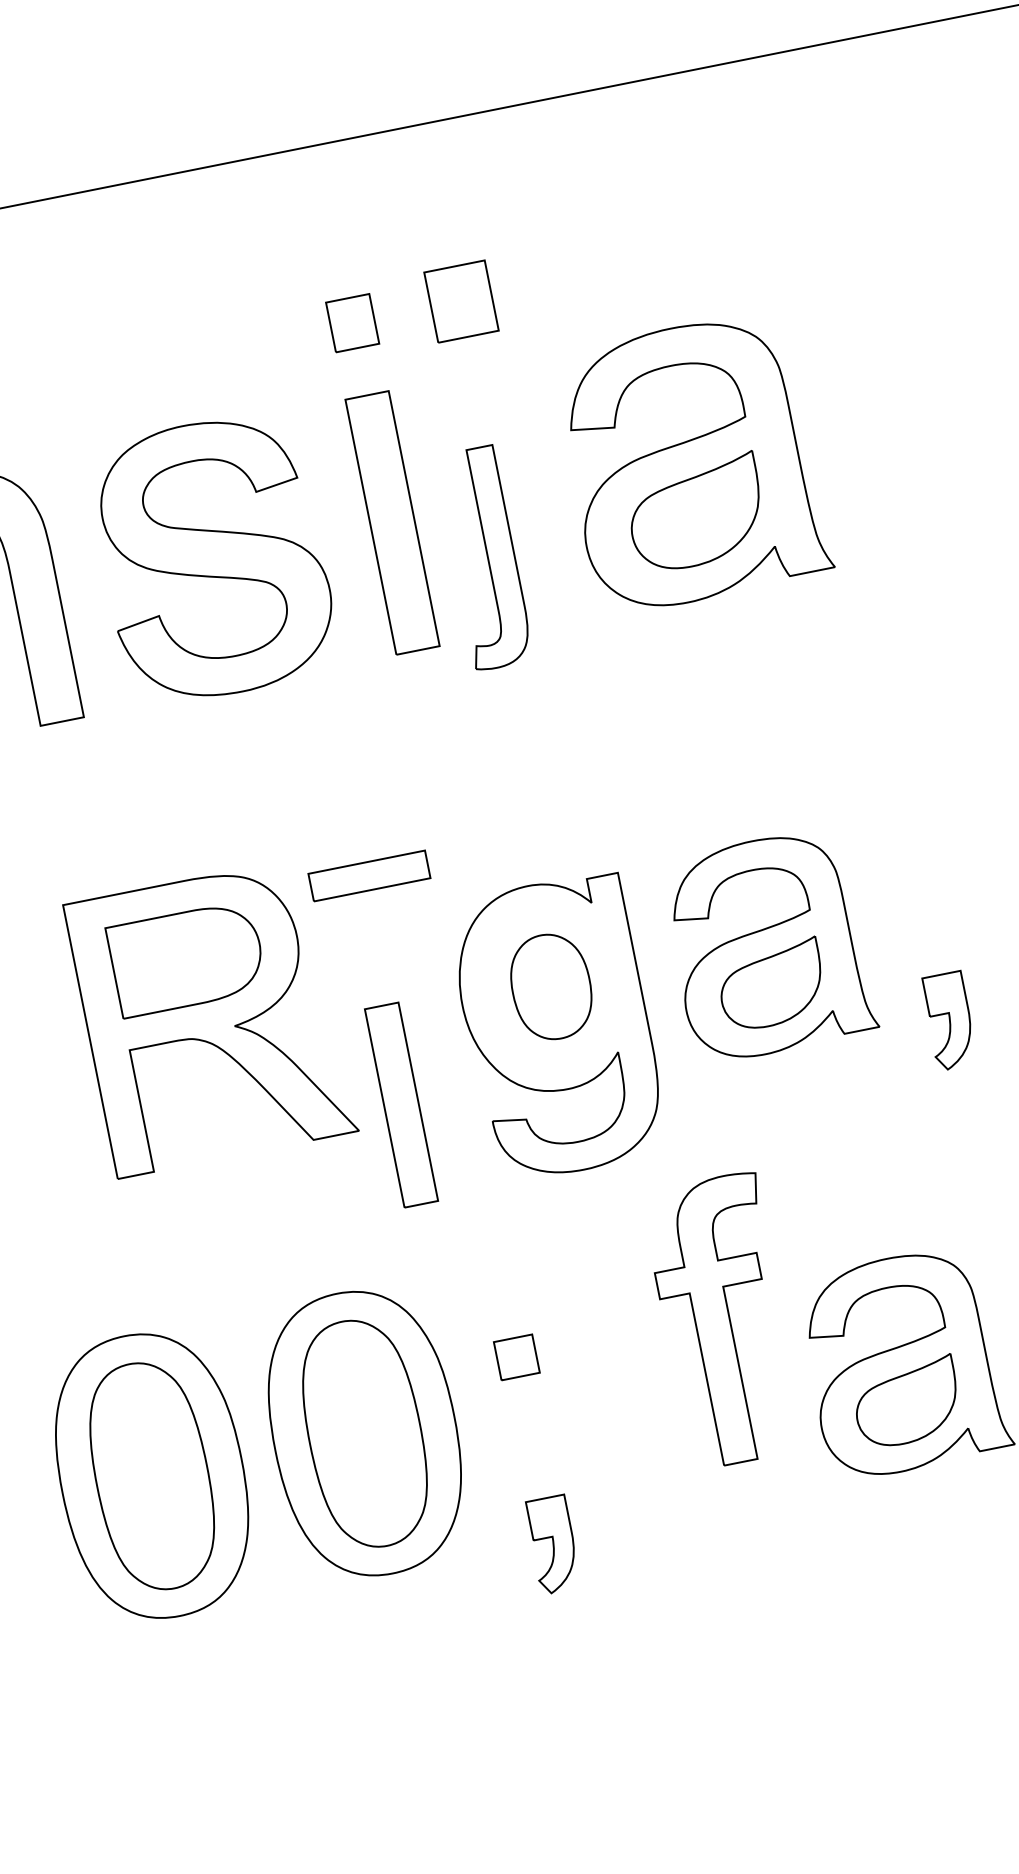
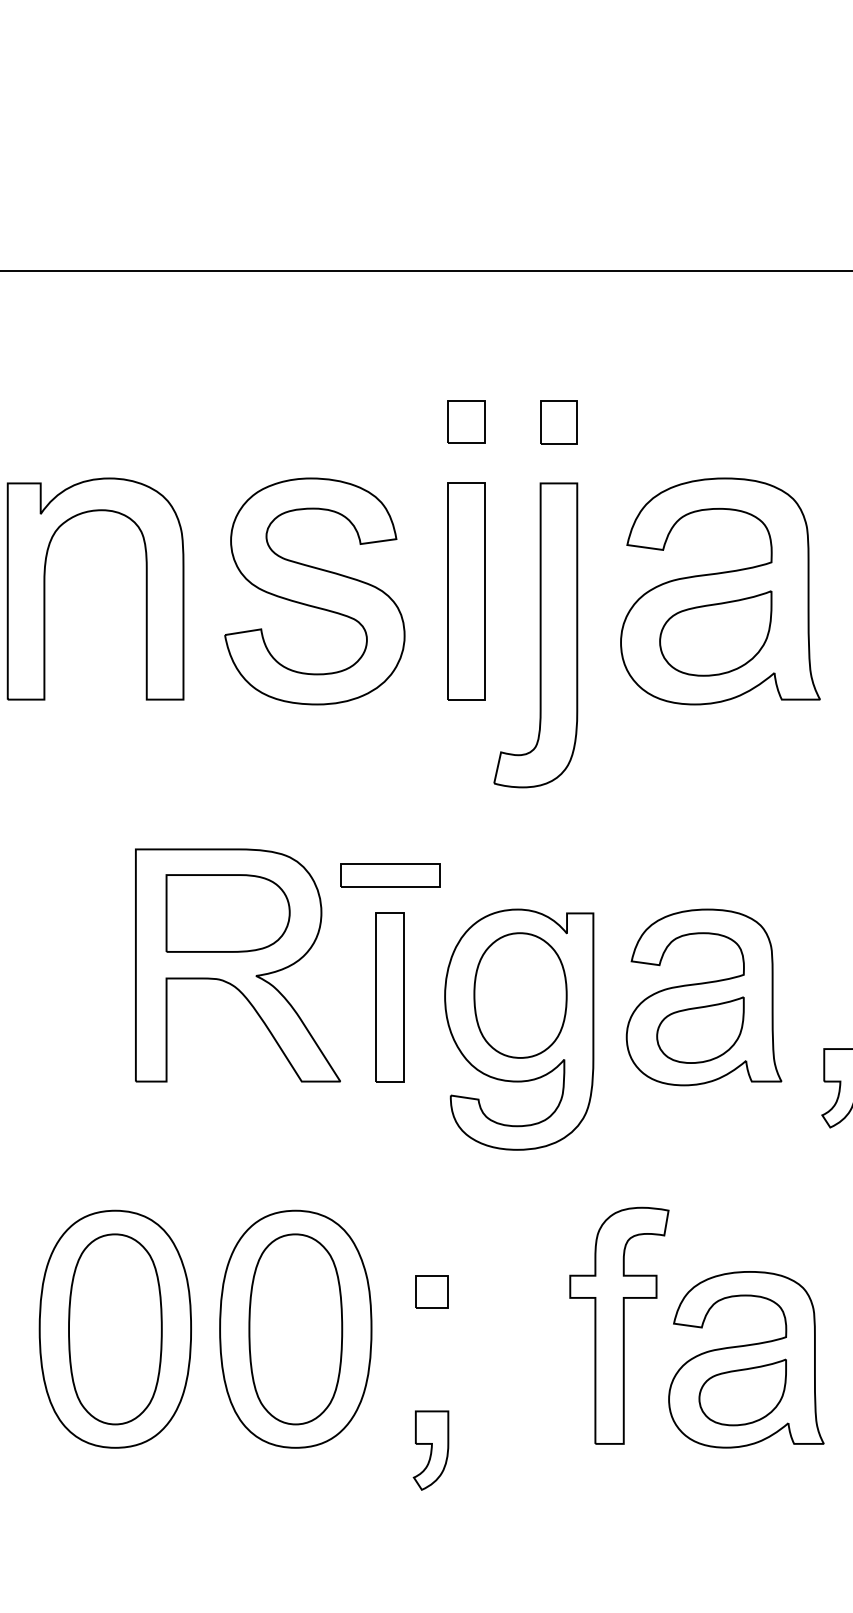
part: (461, 301) -> (558, 422), size x0.71
part: (484, 558) -> (535, 635), size x1.67
part: (551, 986) -> (520, 995), size x1.43
part: (400, 1105) -> (389, 997), moved
part: (724, 1320) -> (619, 1325), moved

